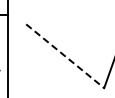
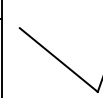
line: (65, 56) -> (59, 60), dashed -> solid

